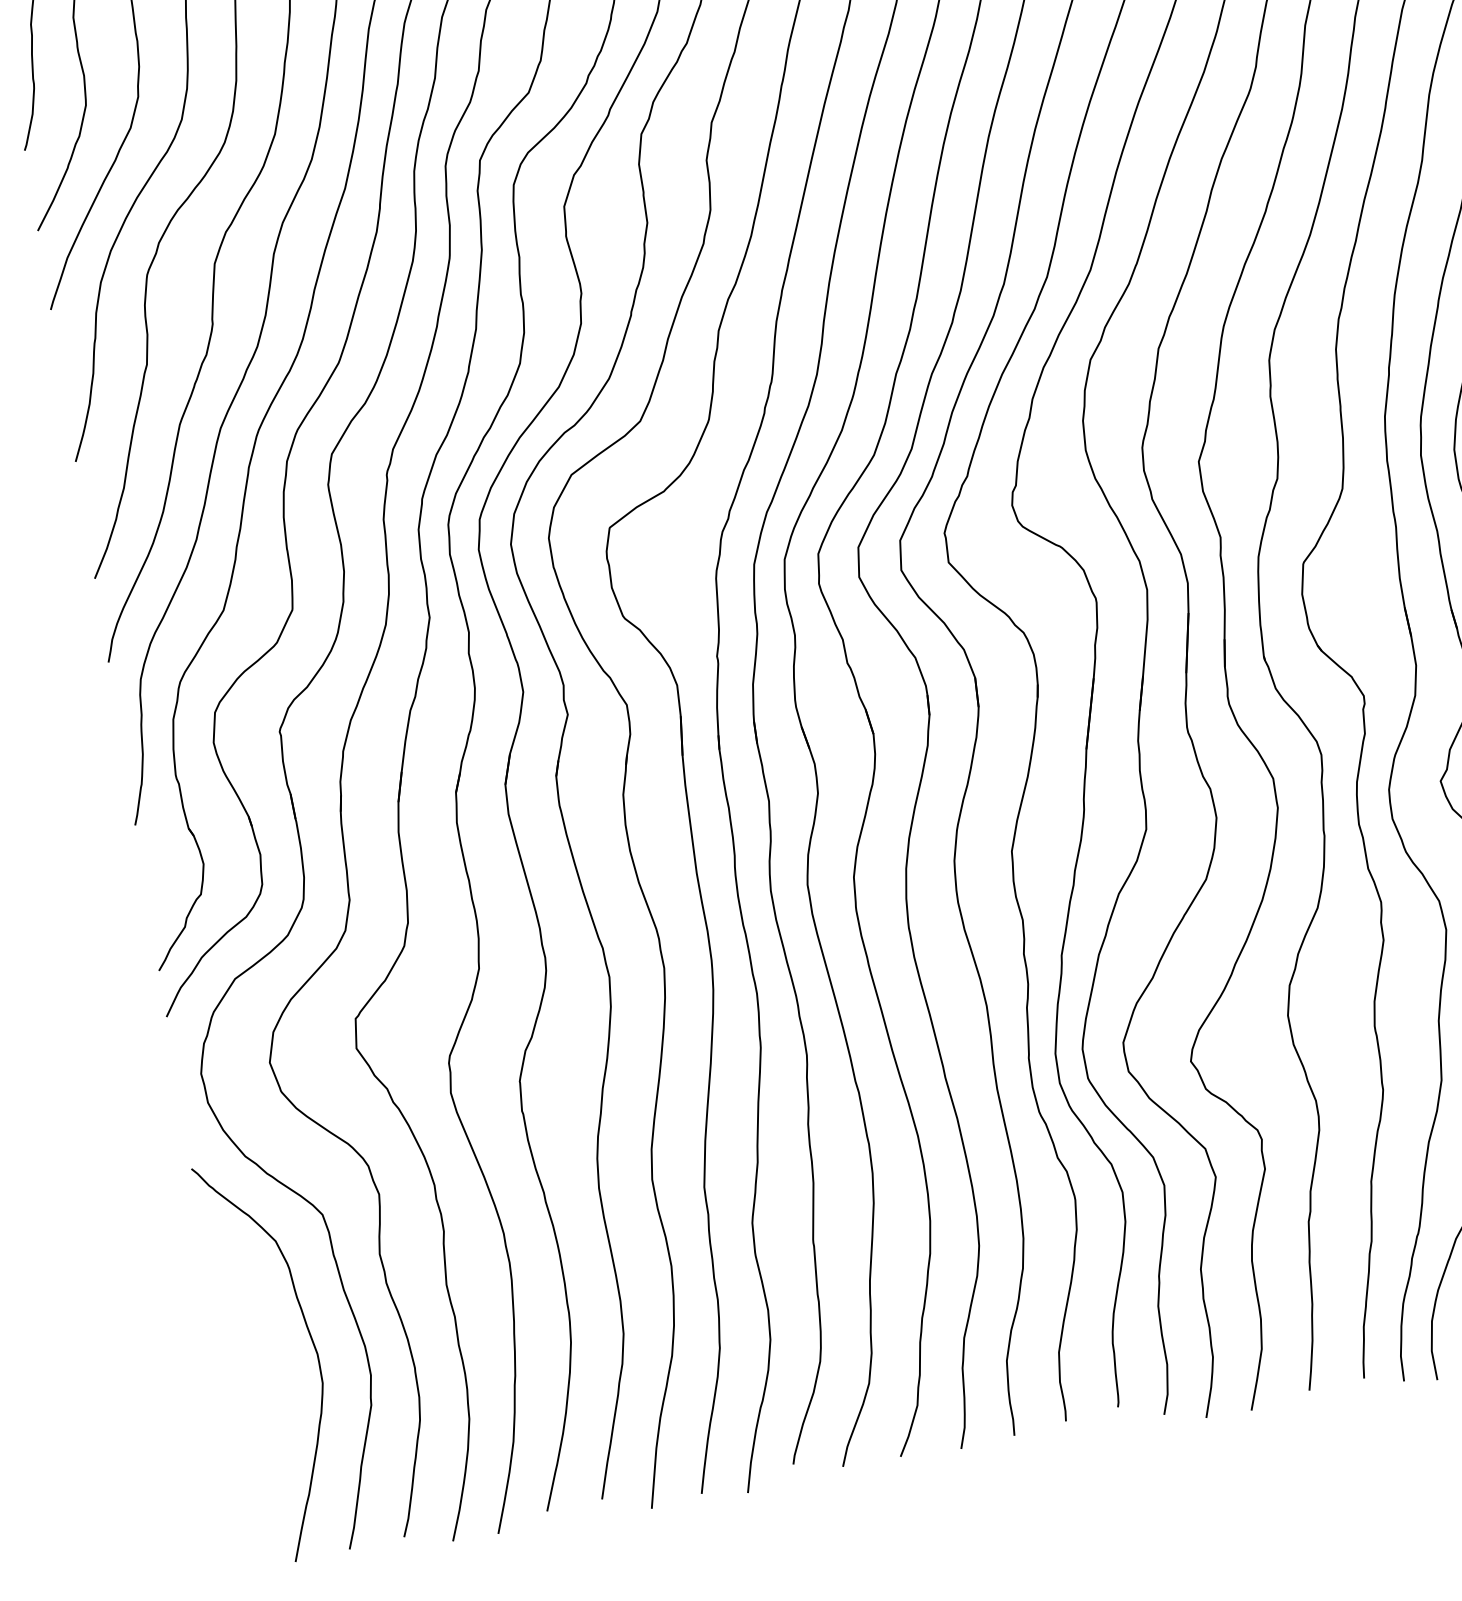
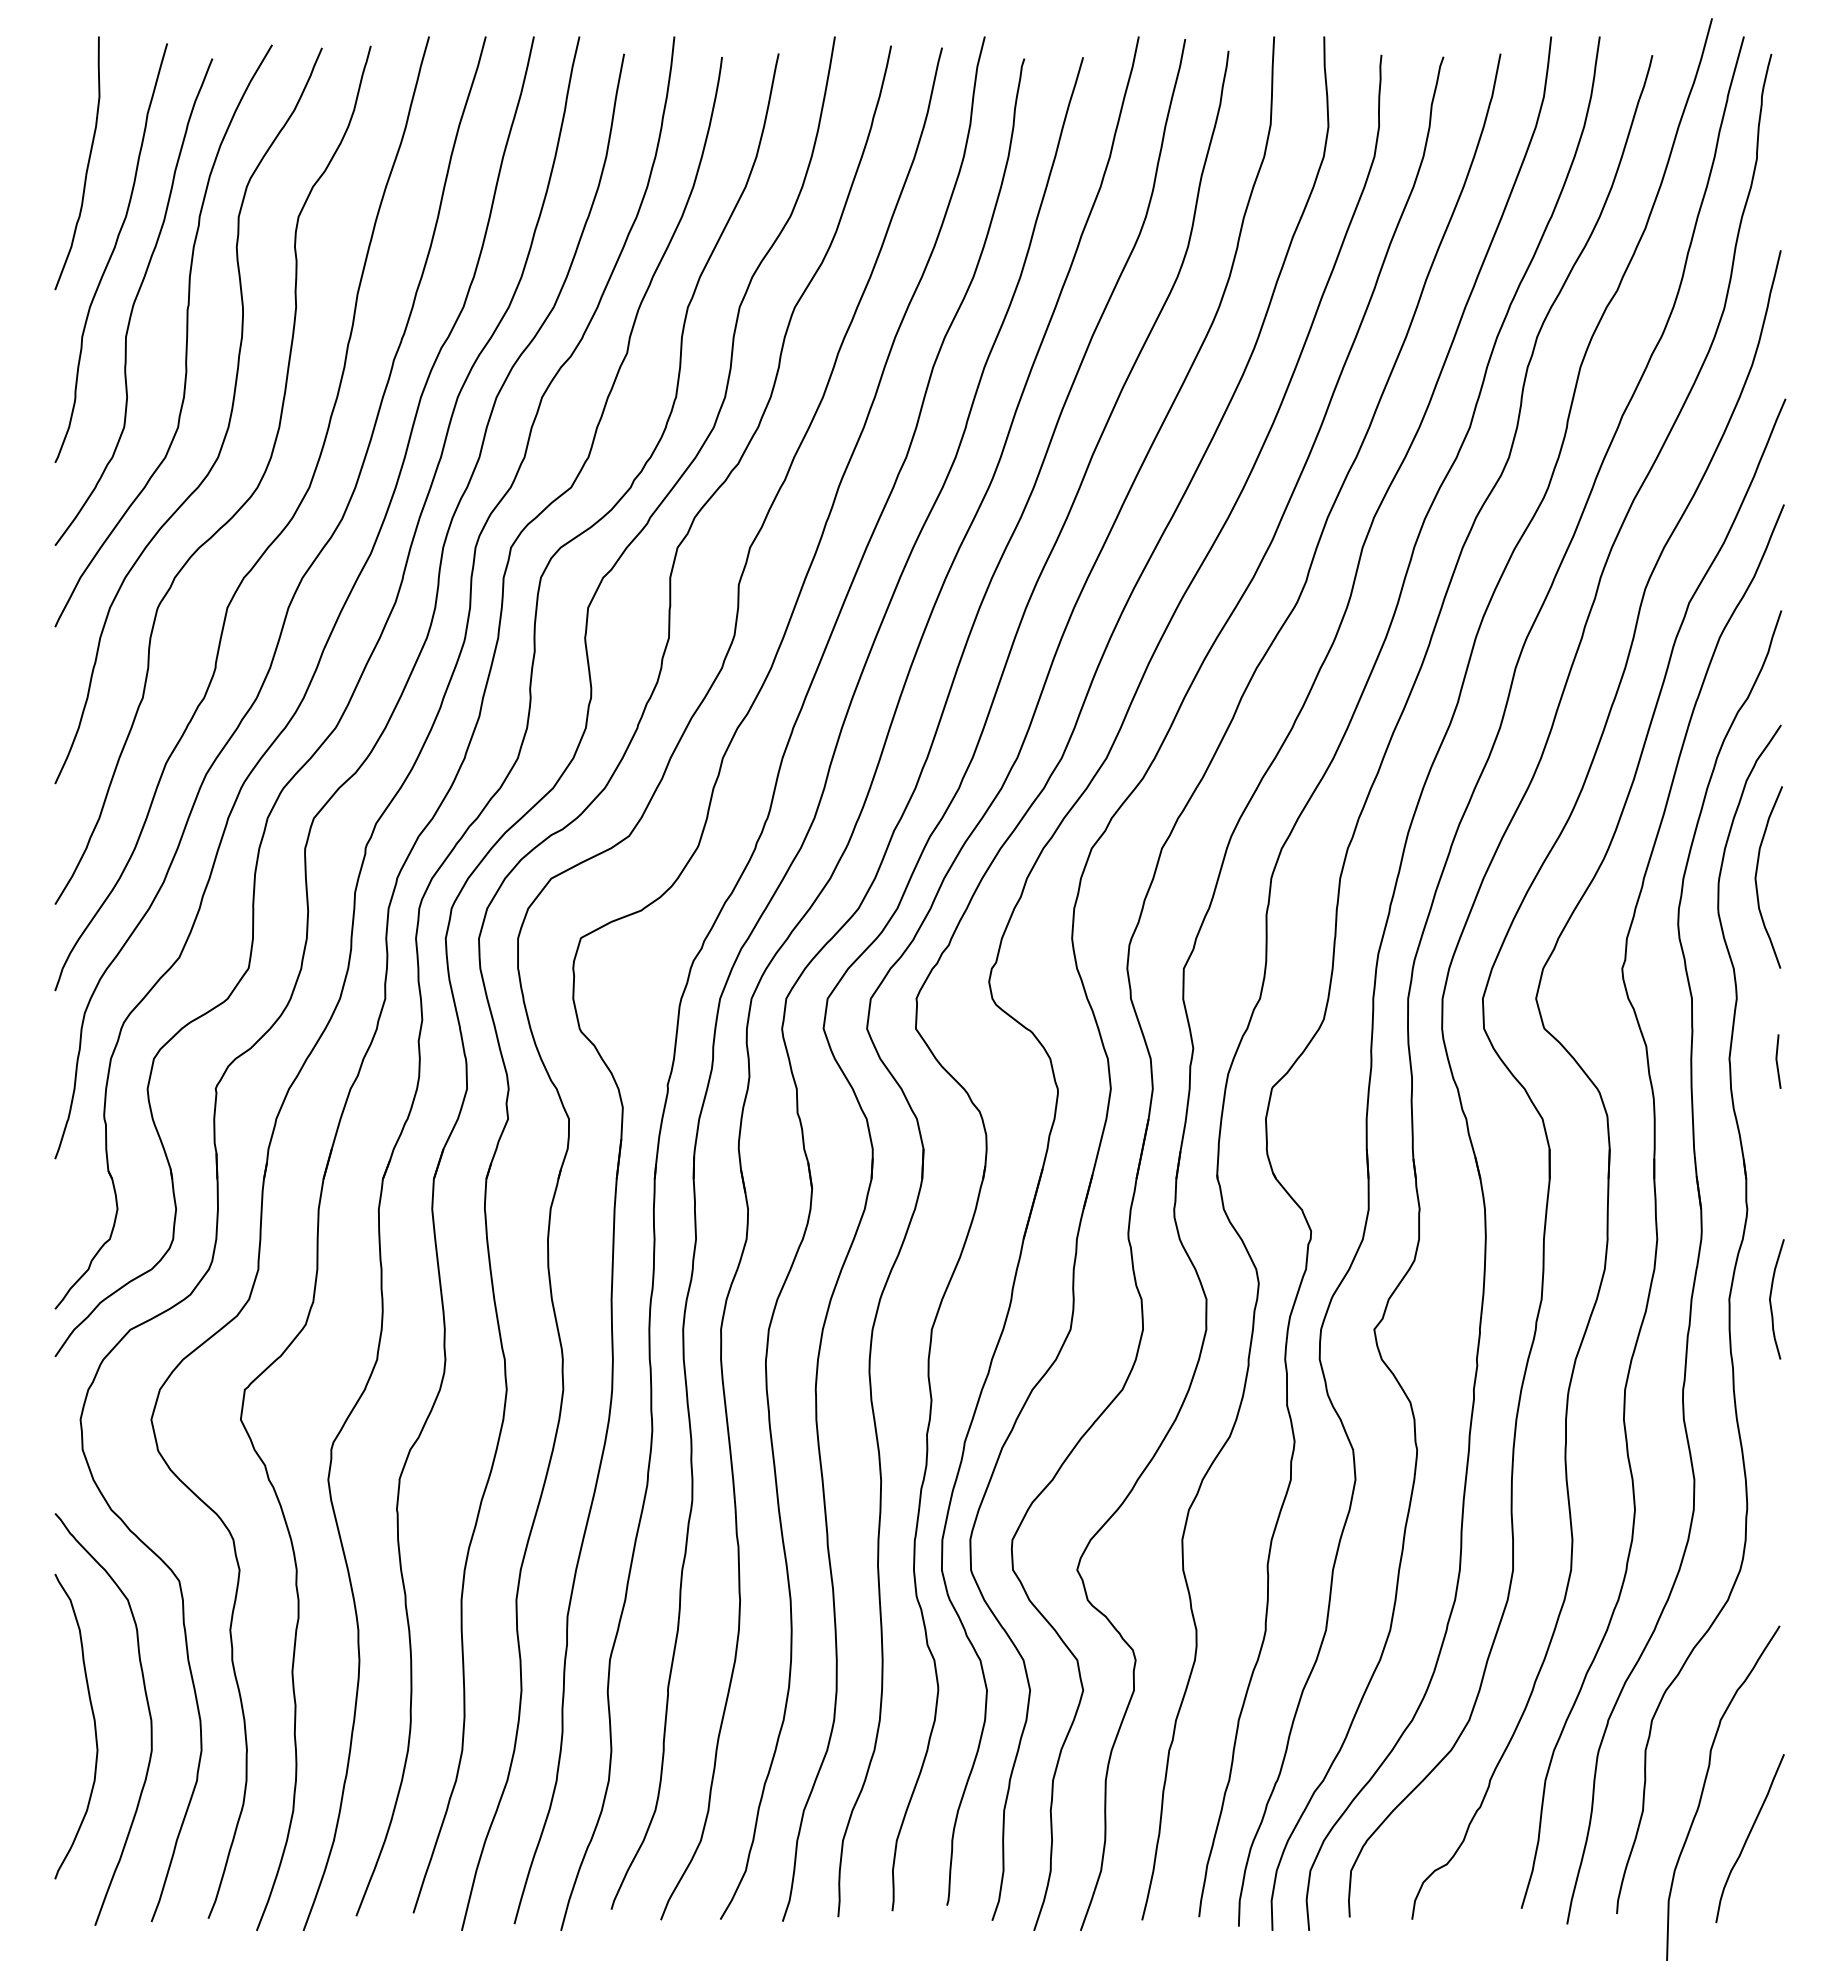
curve: (261, 1364) -> (93, 1721), added

